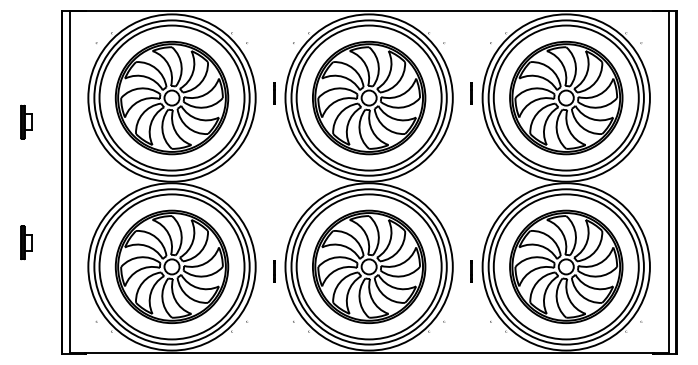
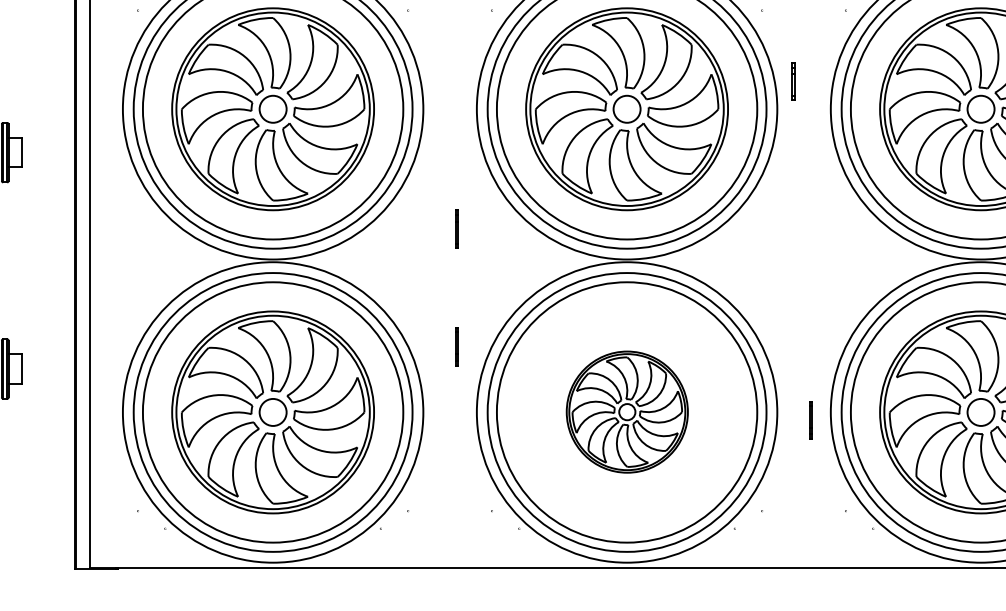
line: (274, 93) -> (457, 228), moved
line: (471, 93) -> (792, 81), moved
part: (369, 266) -> (627, 411), size x0.6
line: (274, 271) -> (457, 347), moved

